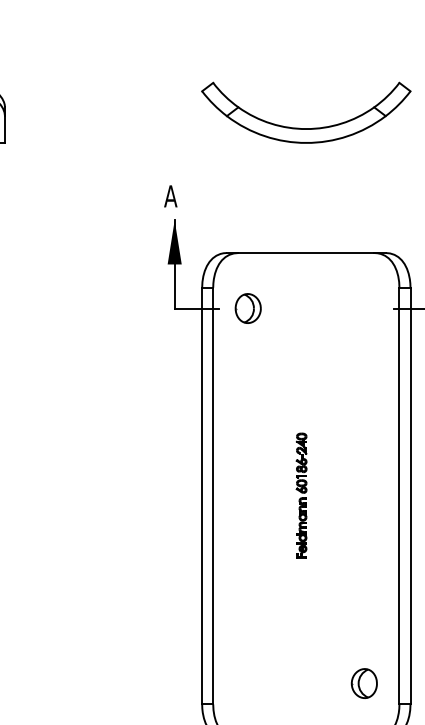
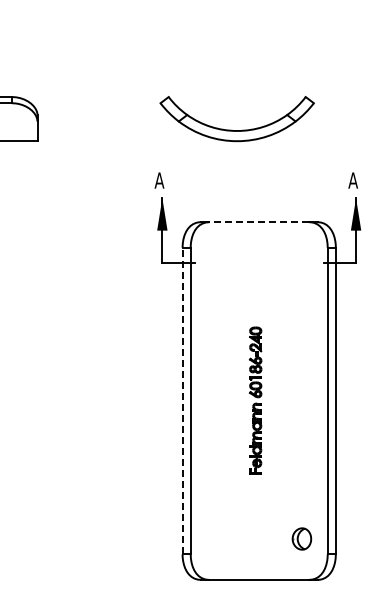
part: (305, 128) -> (236, 130), moved
line: (306, 253) -> (259, 222), solid -> dashed
part: (248, 307) -> (216, 262), removed
line: (202, 495) -> (182, 400), solid -> dashed
part: (301, 495) -> (255, 400), size x1.6

